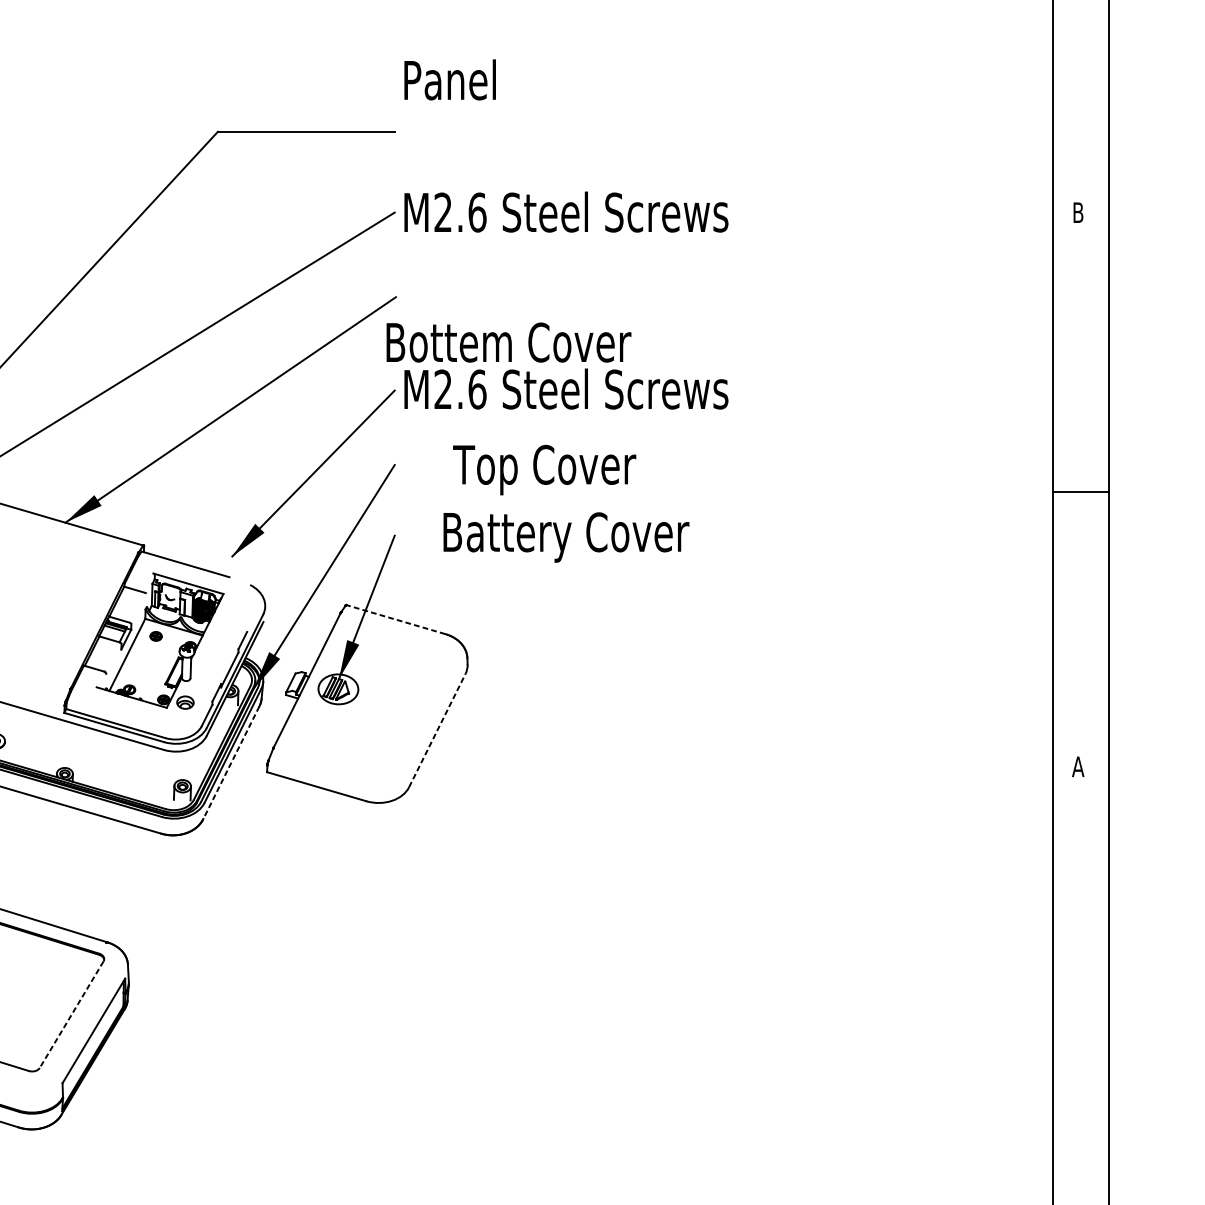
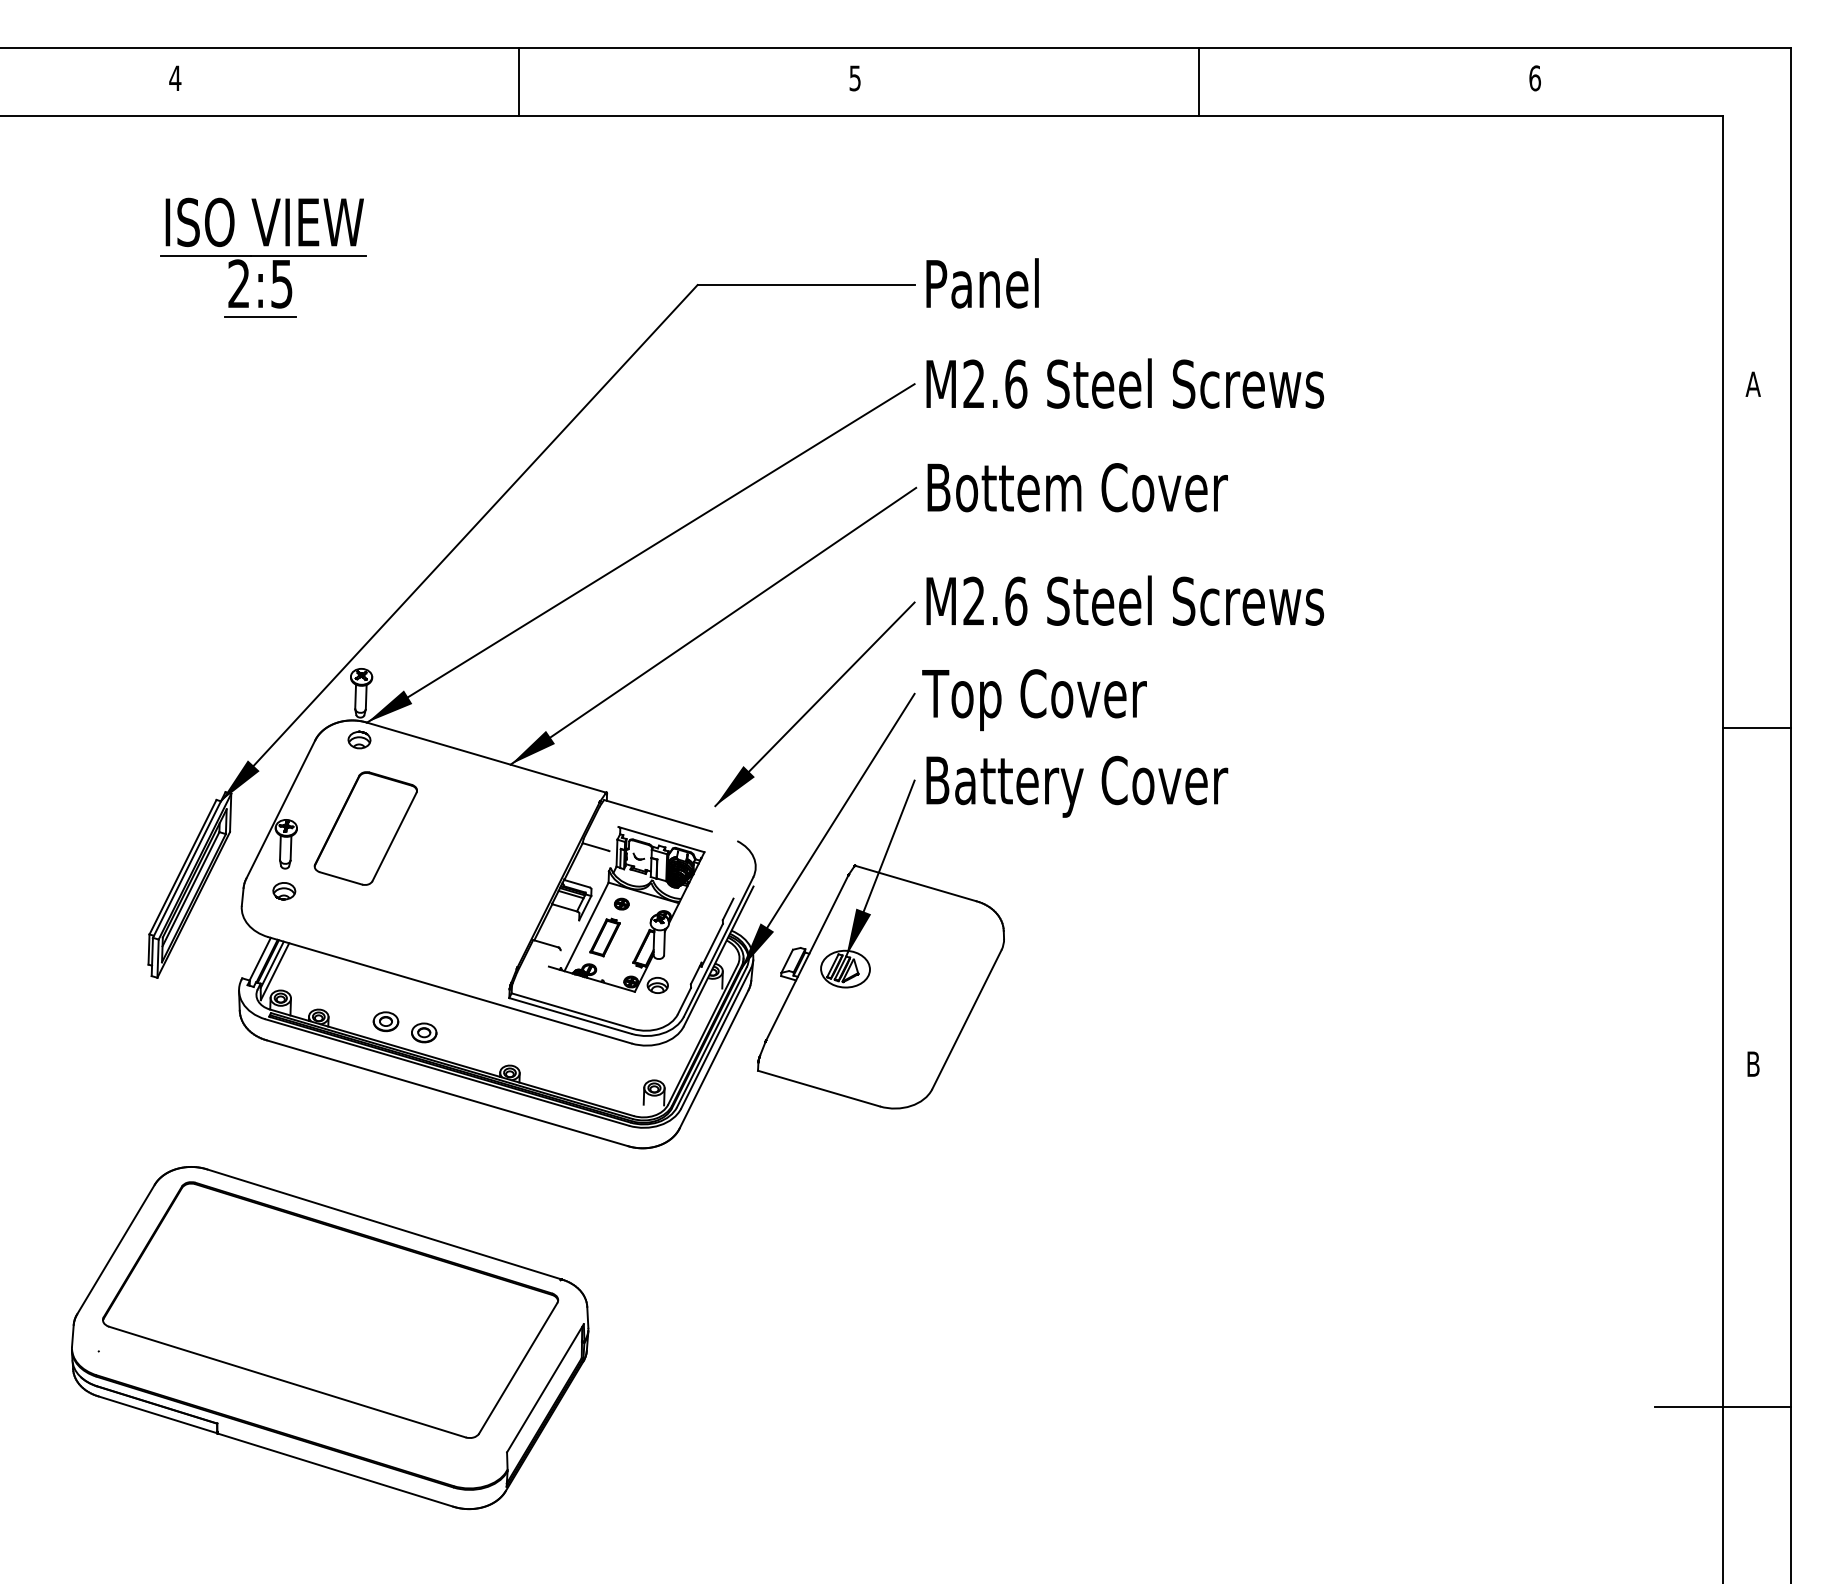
text: (450, 80) -> (982, 283), moved
text: (1077, 212) -> (1752, 383), B -> A
text: (508, 342) -> (1077, 487), moved
text: (544, 470) -> (1034, 700), moved
text: (566, 537) -> (1077, 786), moved
line: (395, 619) -> (915, 883), dashed -> solid
part: (141, 663) -> (604, 937), added
line: (437, 730) -> (966, 1019), dashed -> solid
line: (230, 762) -> (713, 1059), dashed -> solid
text: (1077, 766) -> (1752, 1063), A -> B
line: (71, 1014) -> (518, 1368), dashed -> solid
line: (1053, 1046) -> (1722, 1407), added

